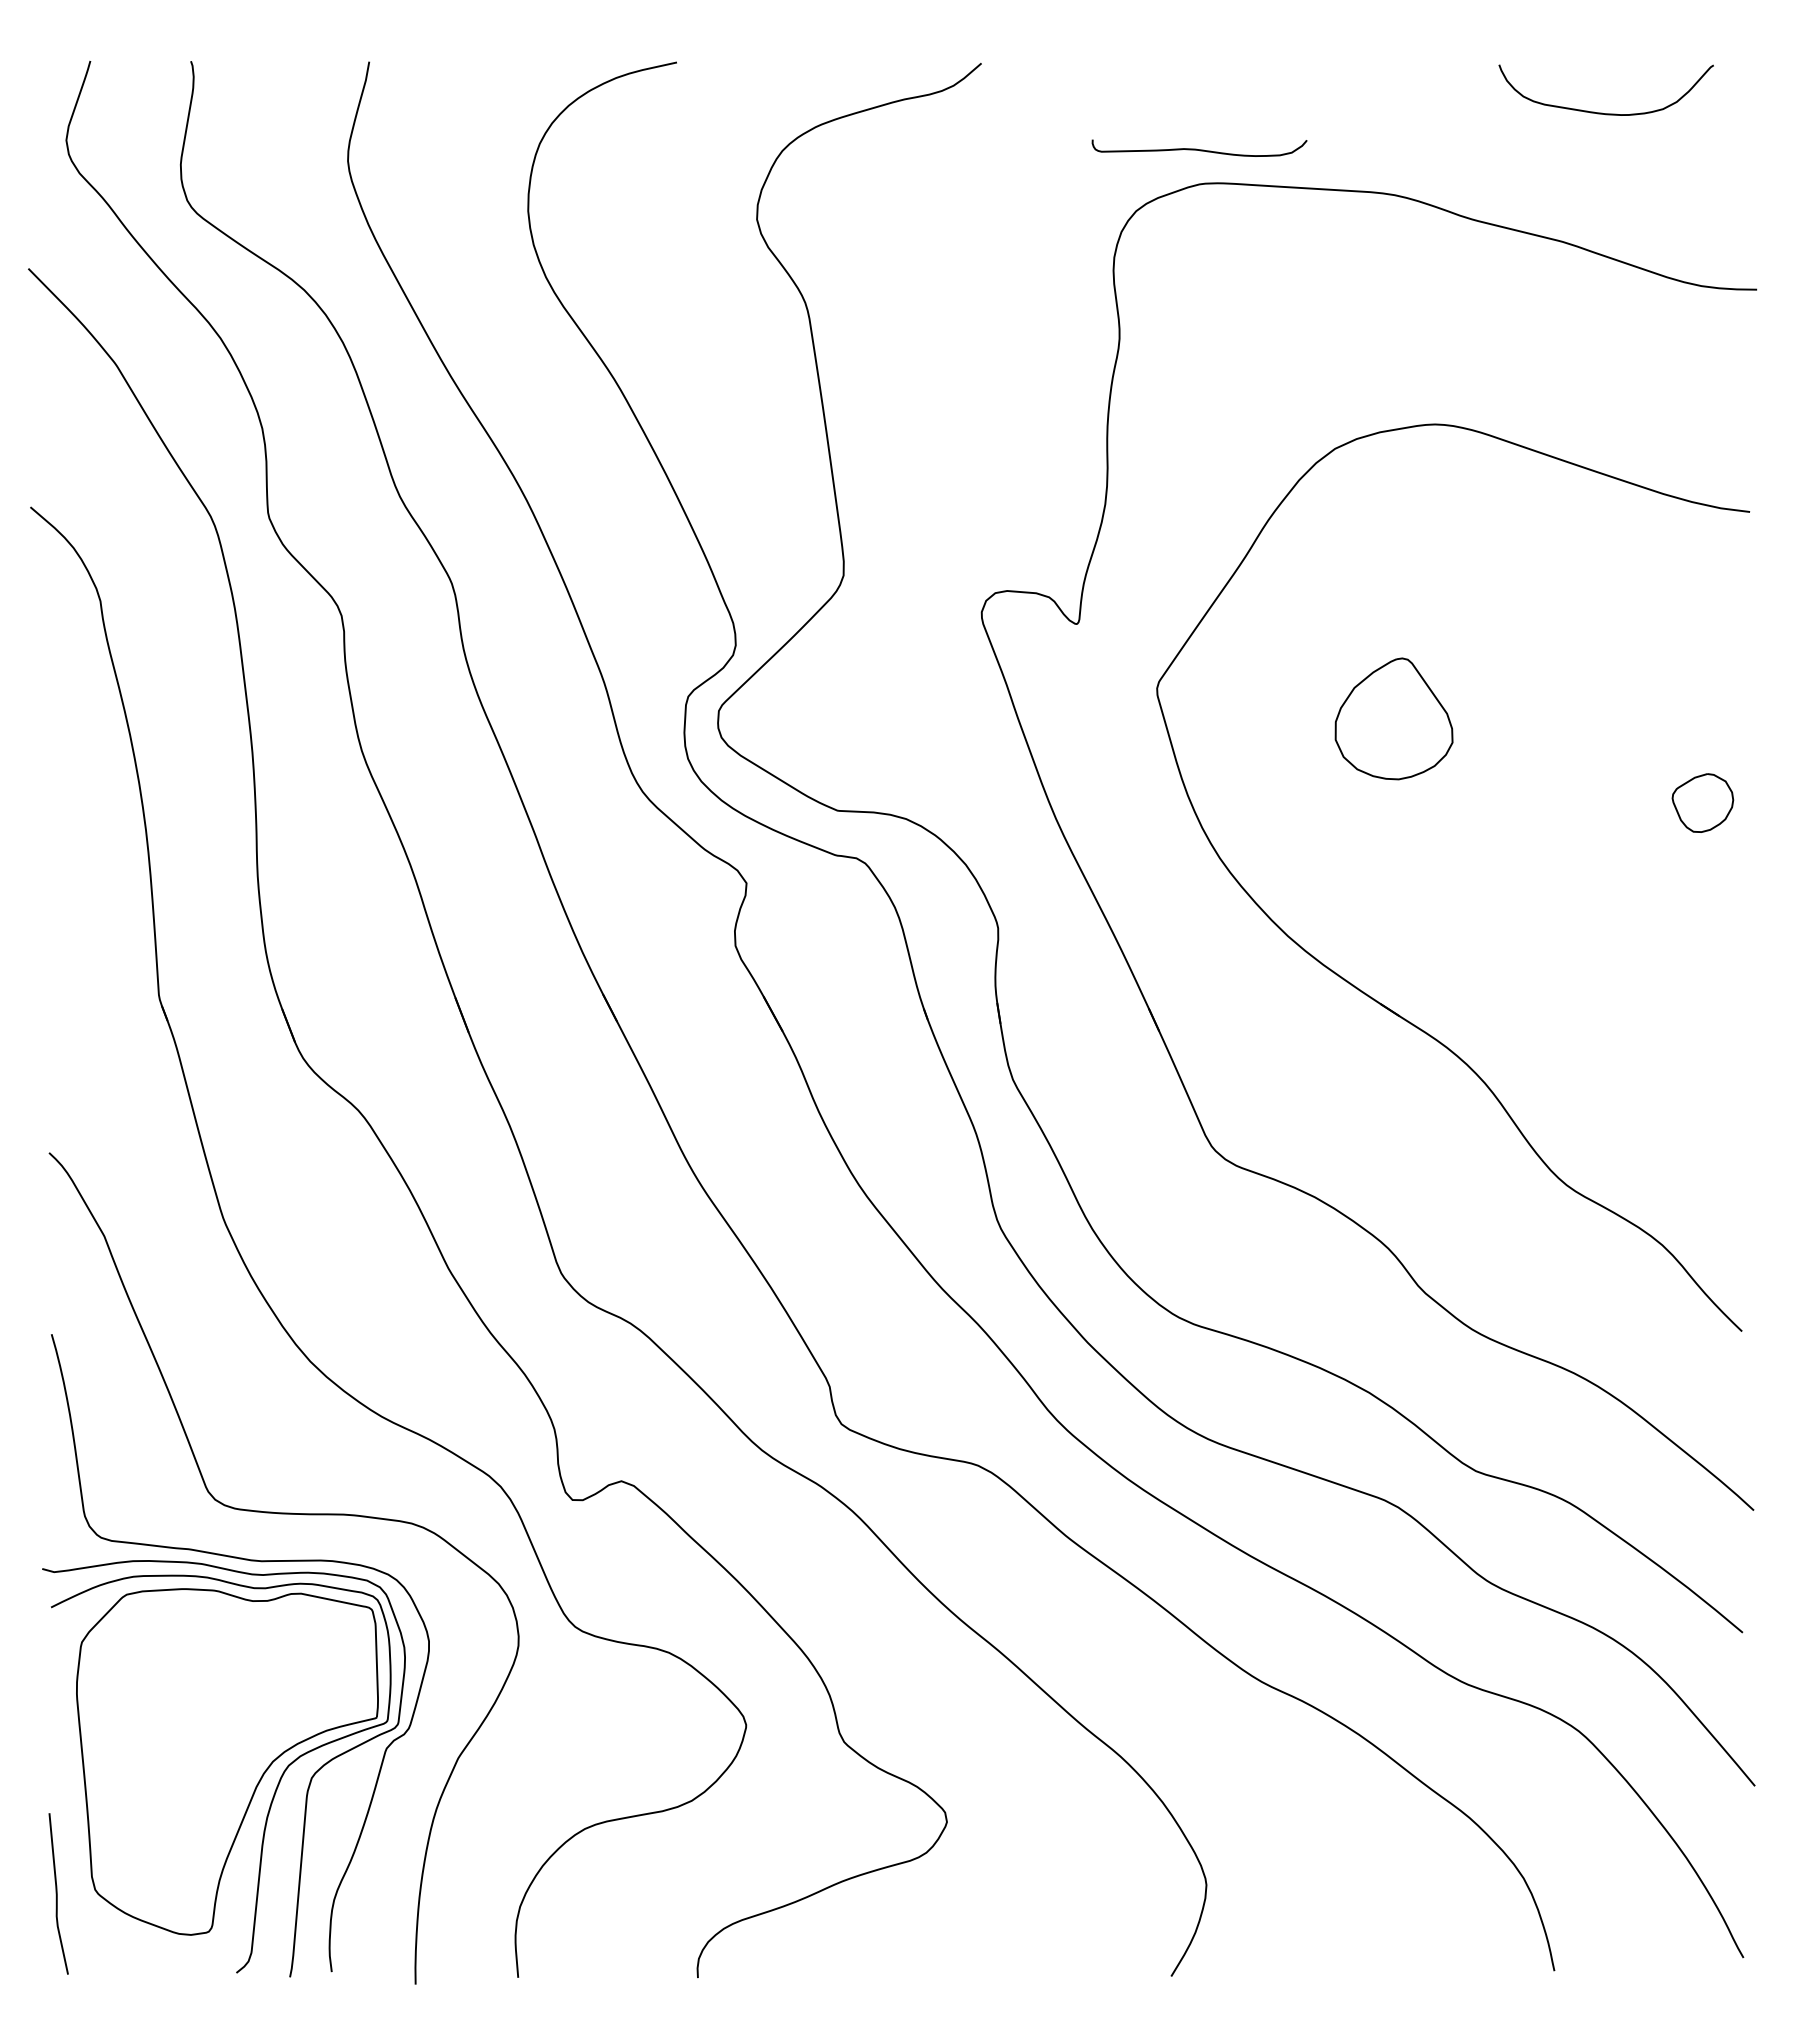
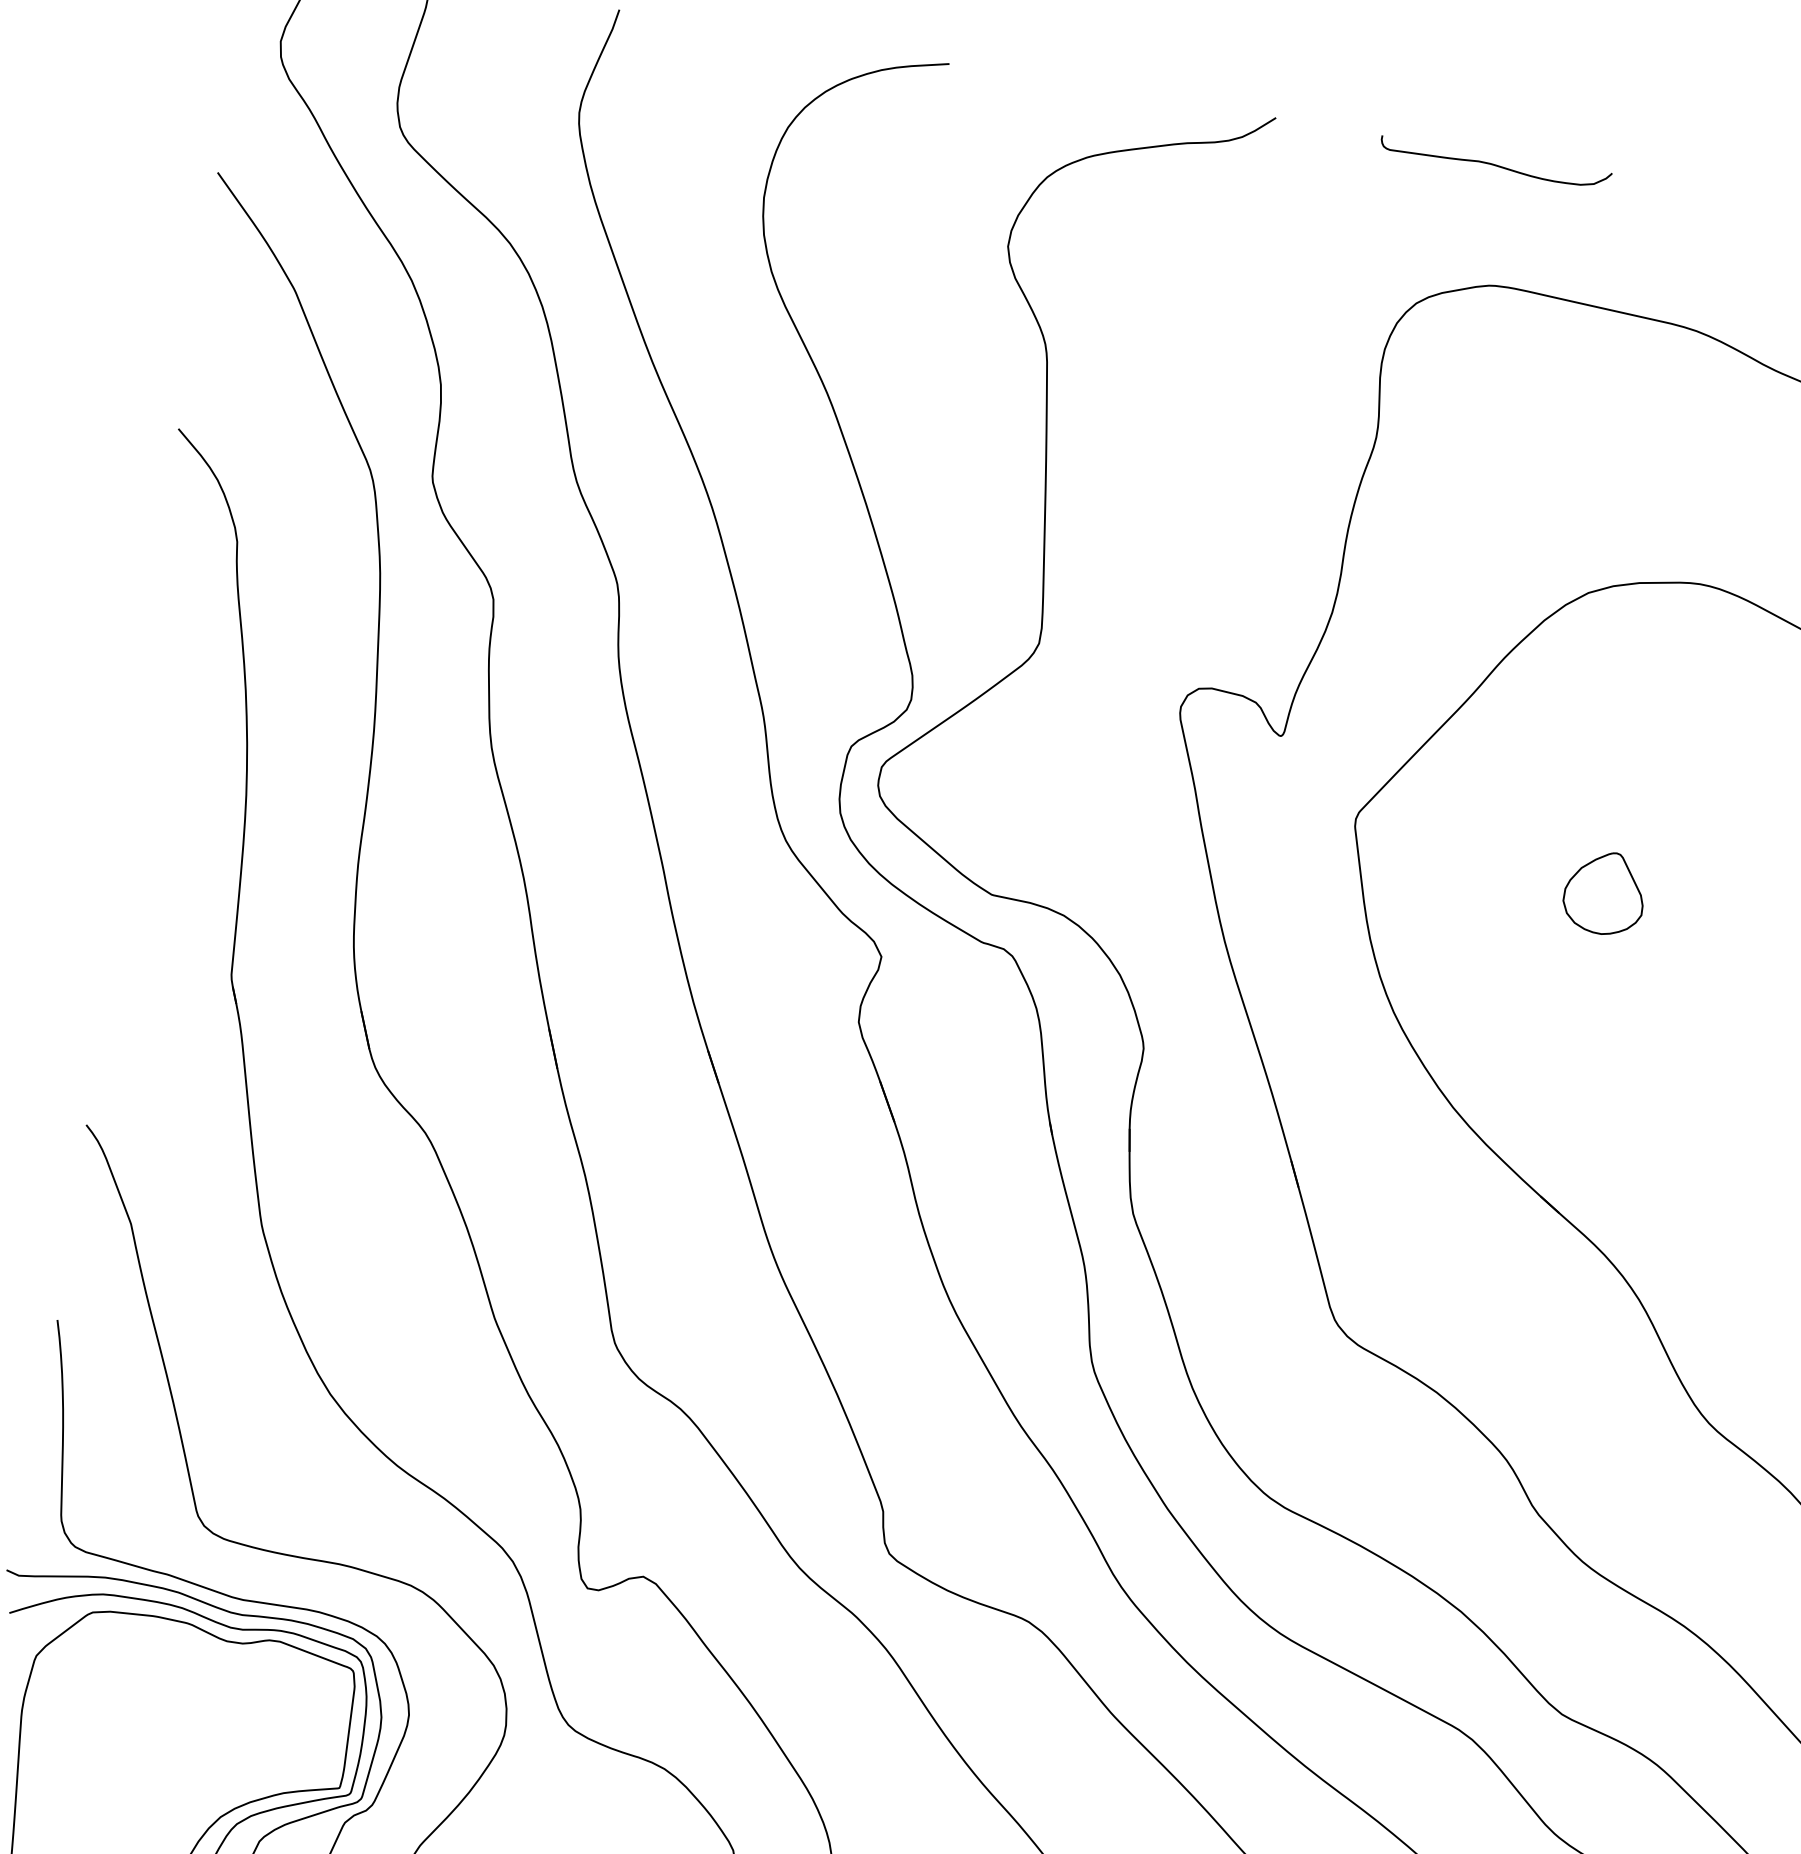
curve: (1199, 149) -> (1495, 164), moved
part: (1393, 718) -> (1604, 892), size x0.62

